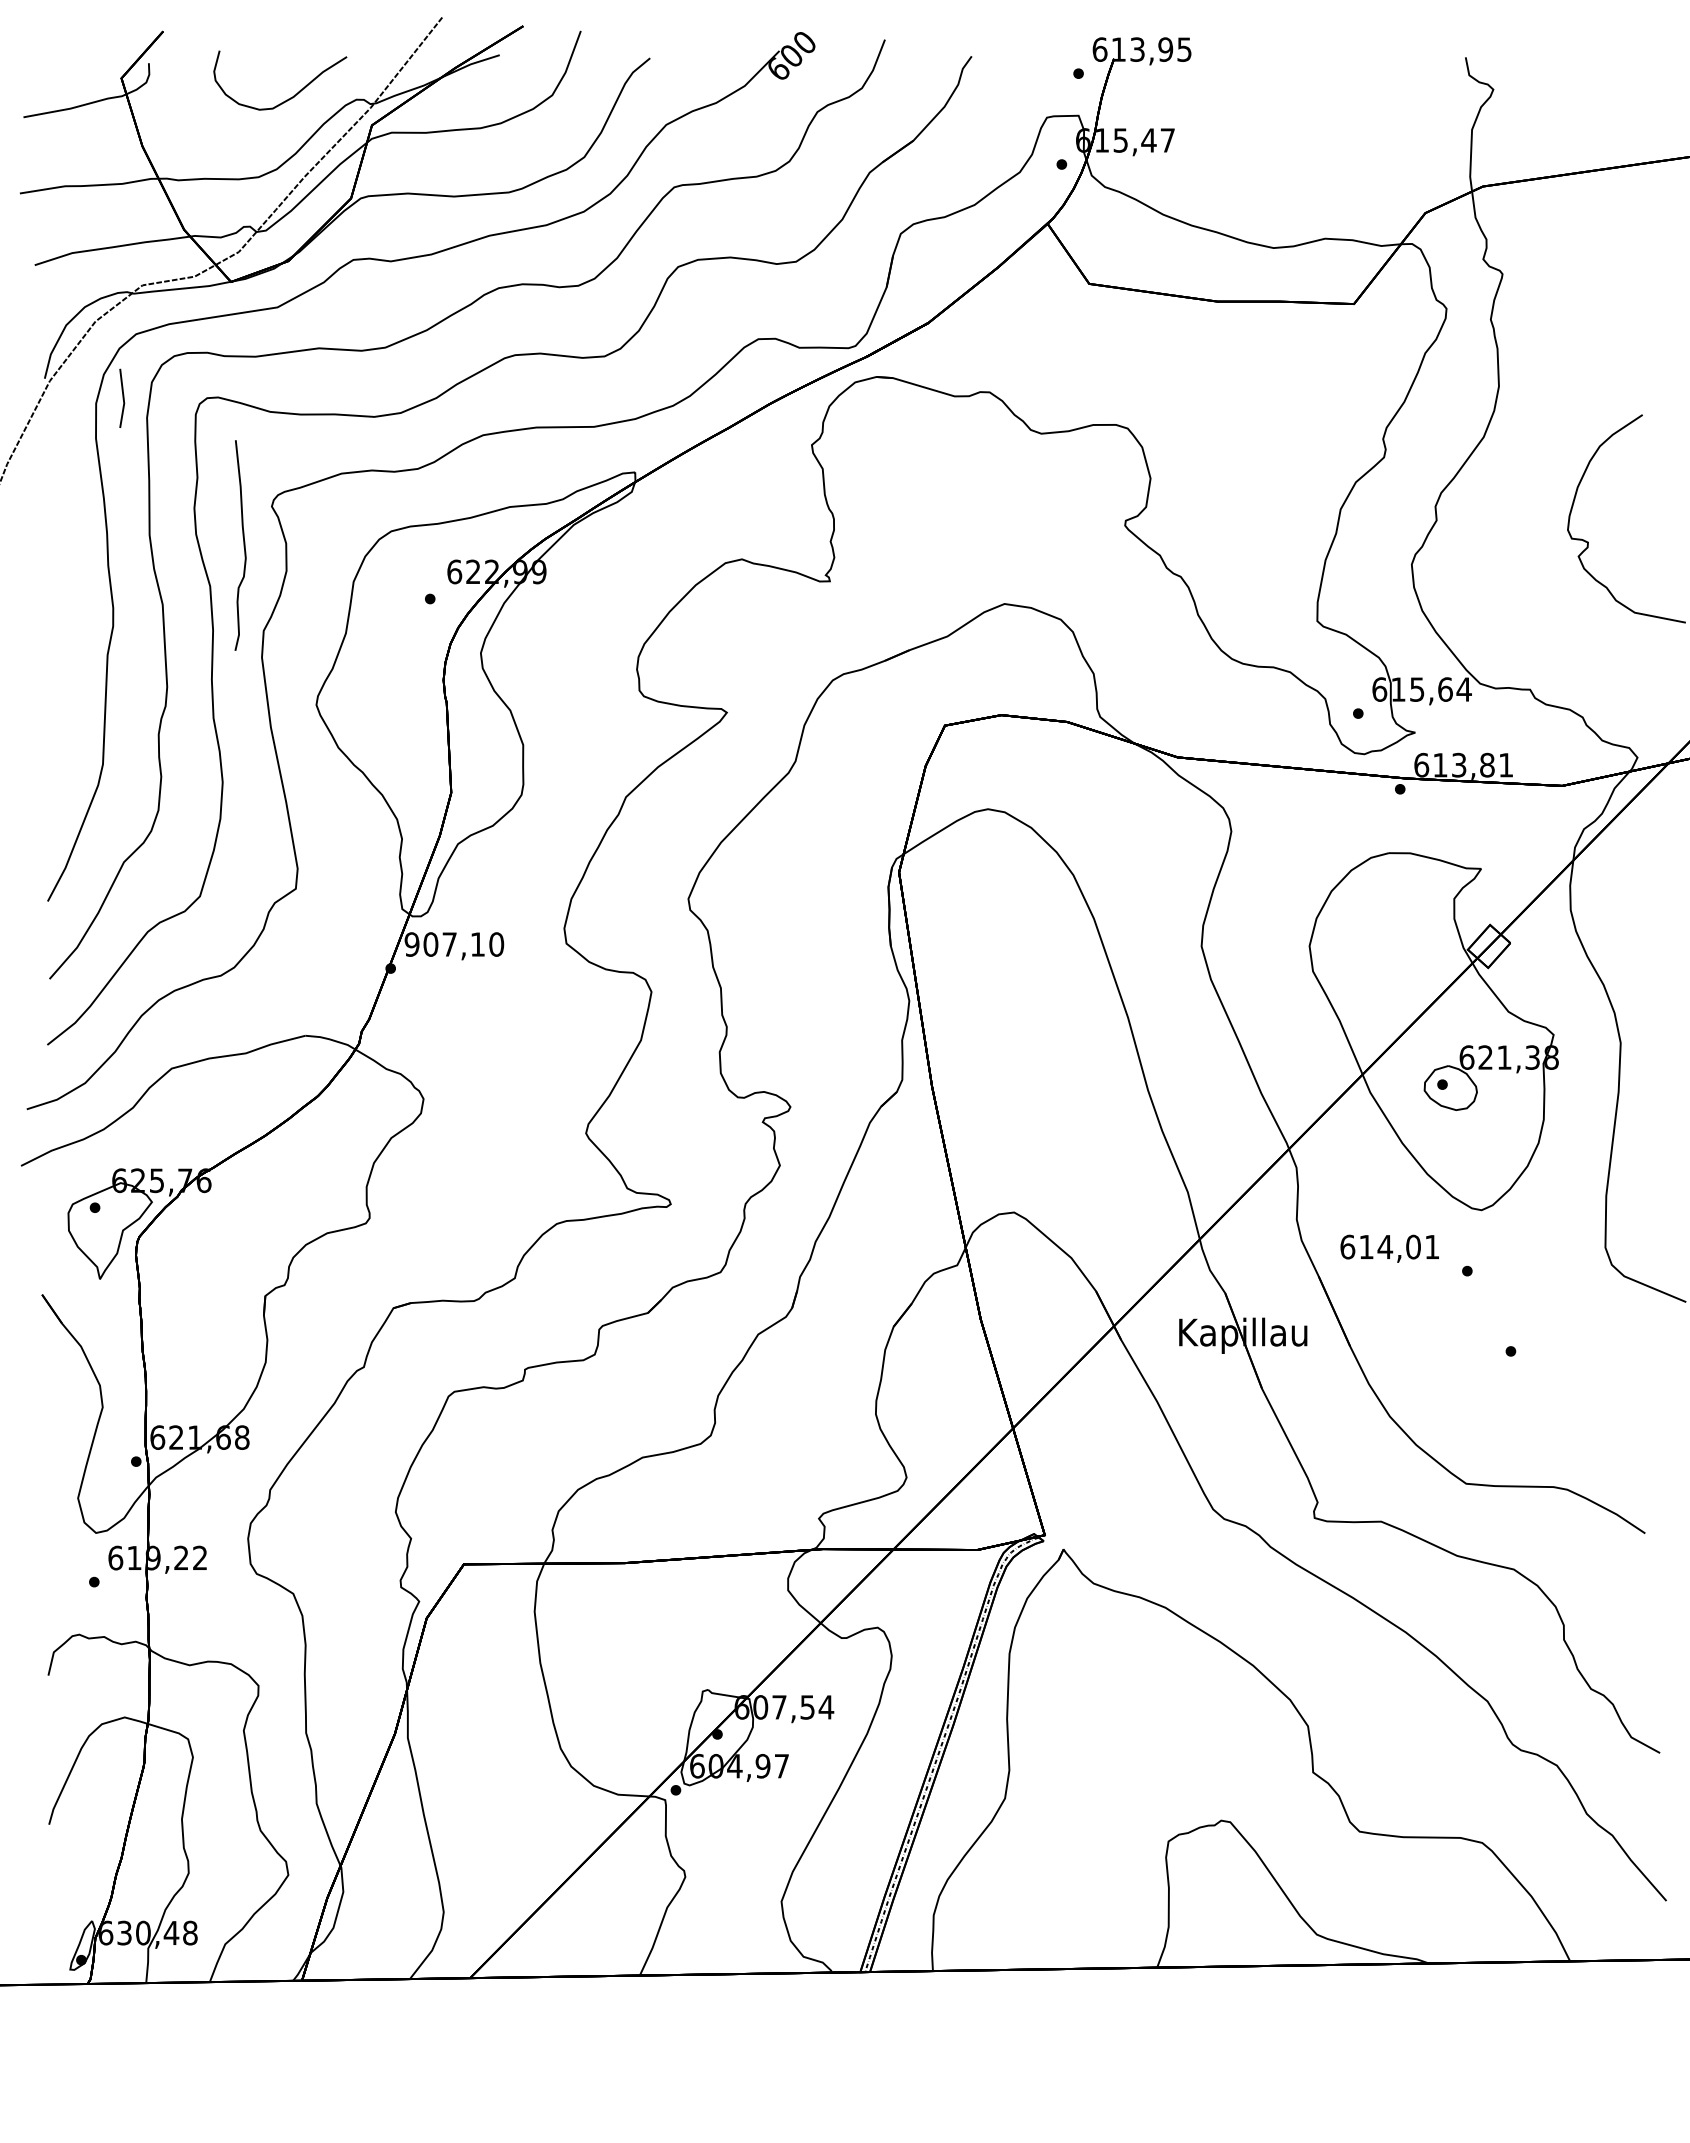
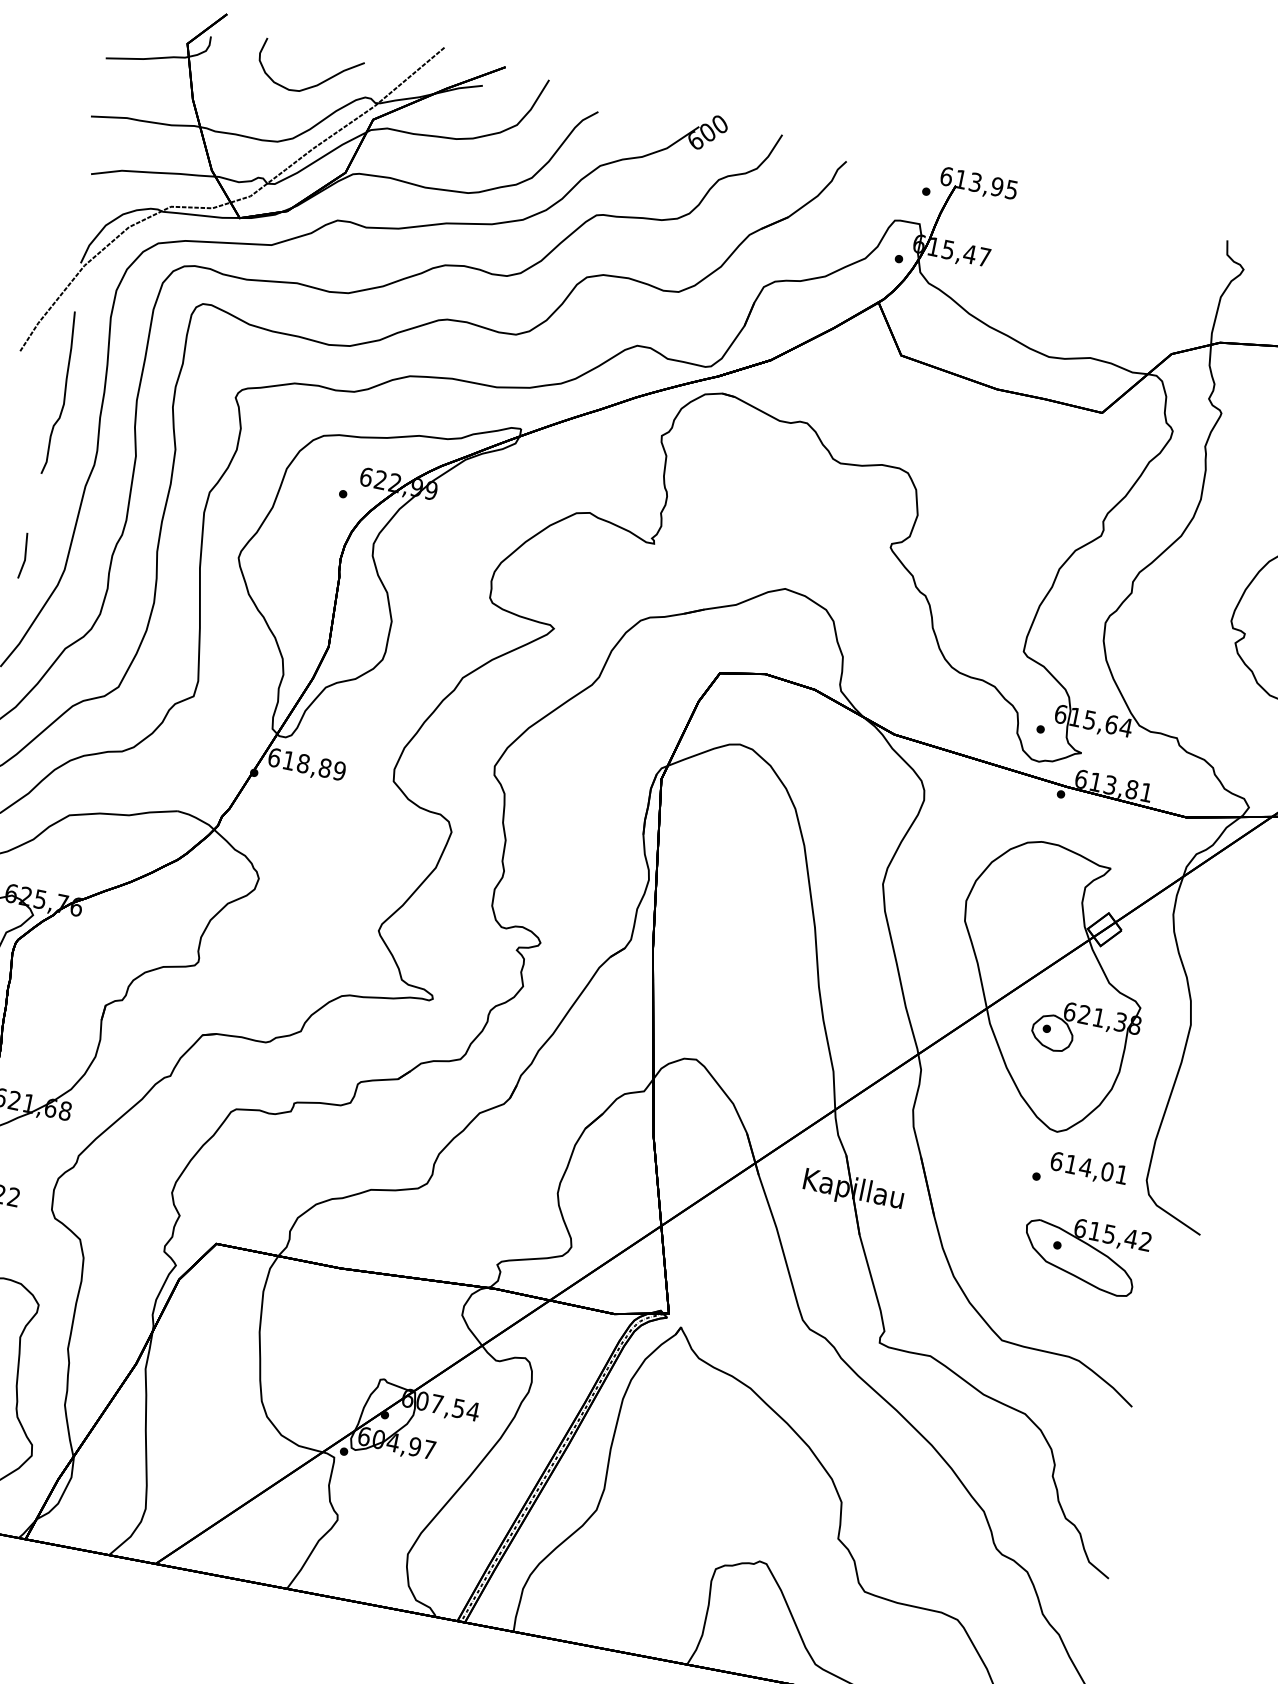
line: (122, 397) -> (24, 555), moved
curve: (243, 545) -> (64, 393), moved
text: (454, 944) -> (307, 764), 907,10 -> 618,89
text: (1389, 1248) -> (1088, 1169), moved
part: (1546, 1355) -> (1084, 1254), added

